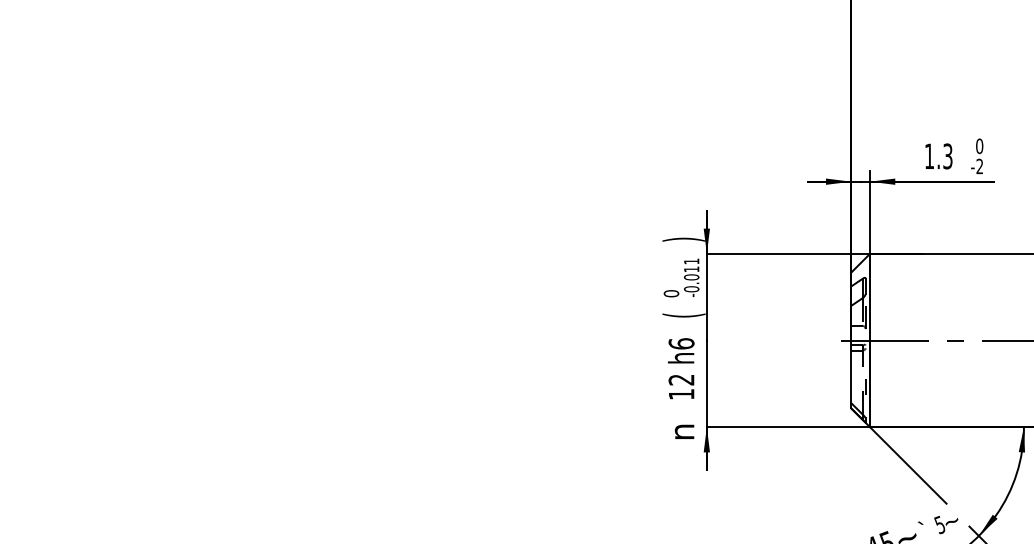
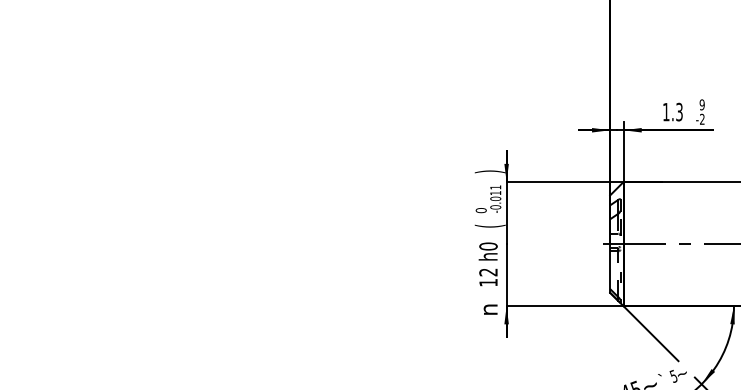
text: (979, 146) -> (702, 105), 0 -> 9
text: (681, 343) -> (488, 246), h6 -> h0

